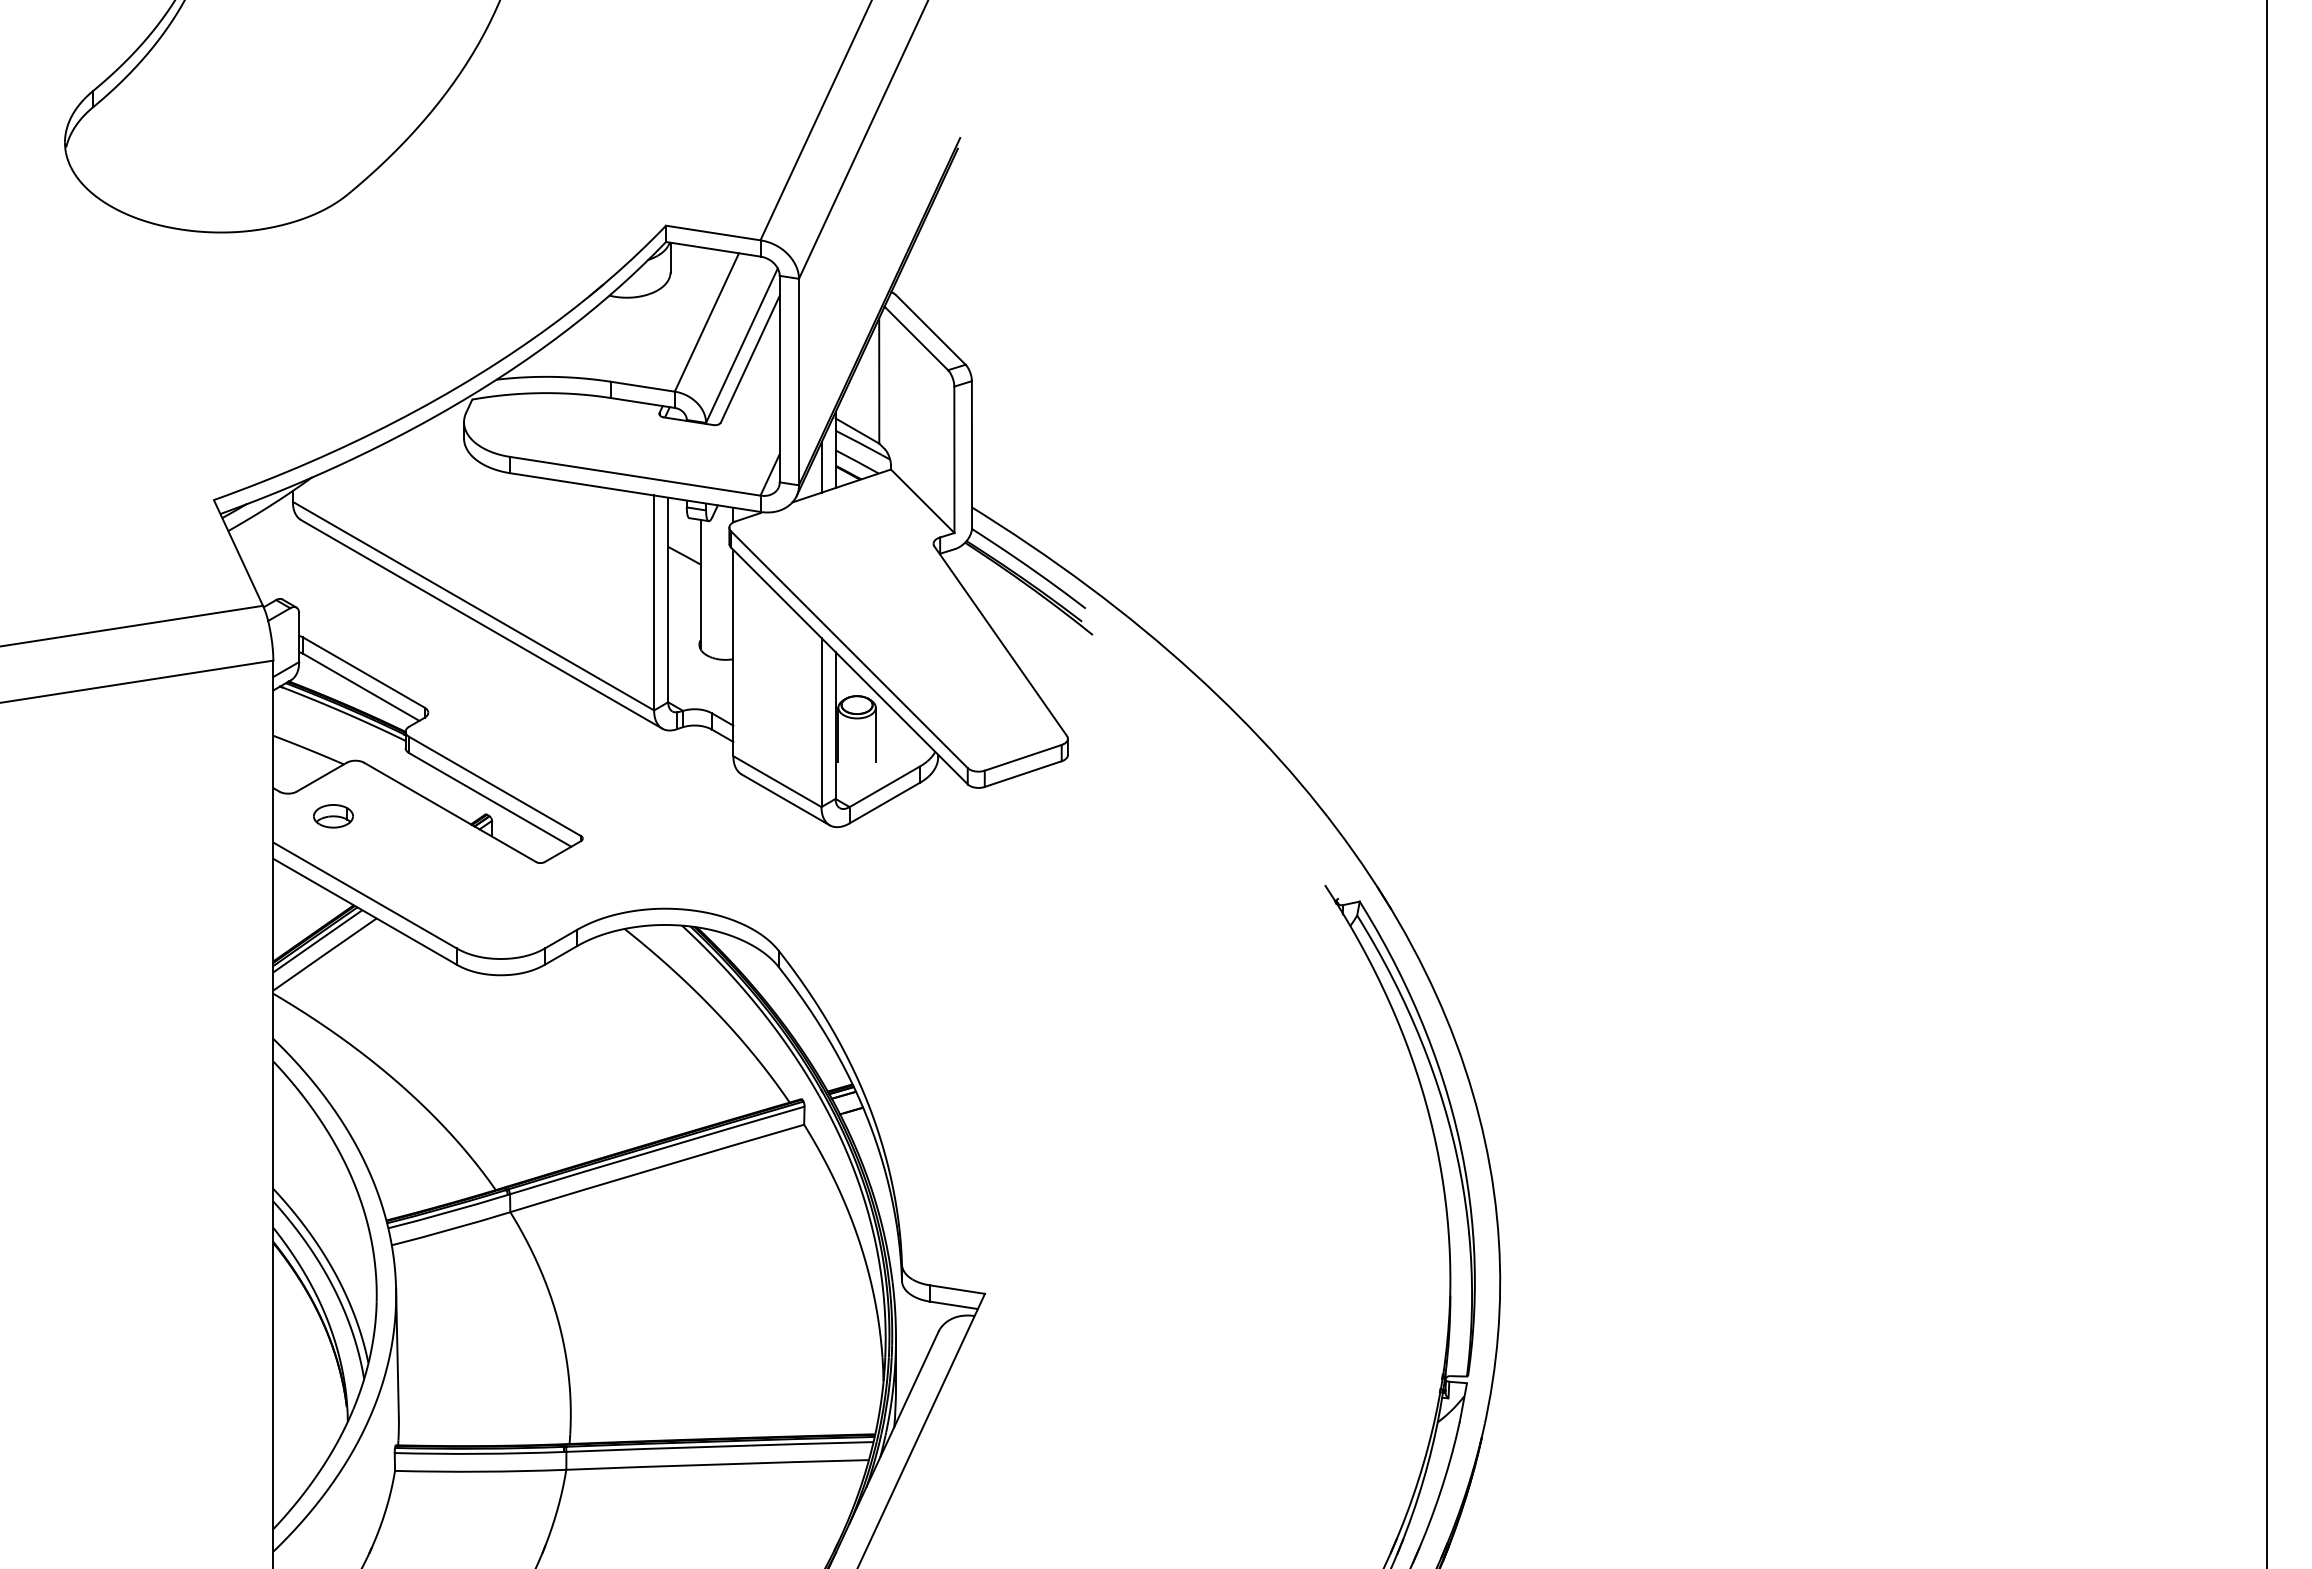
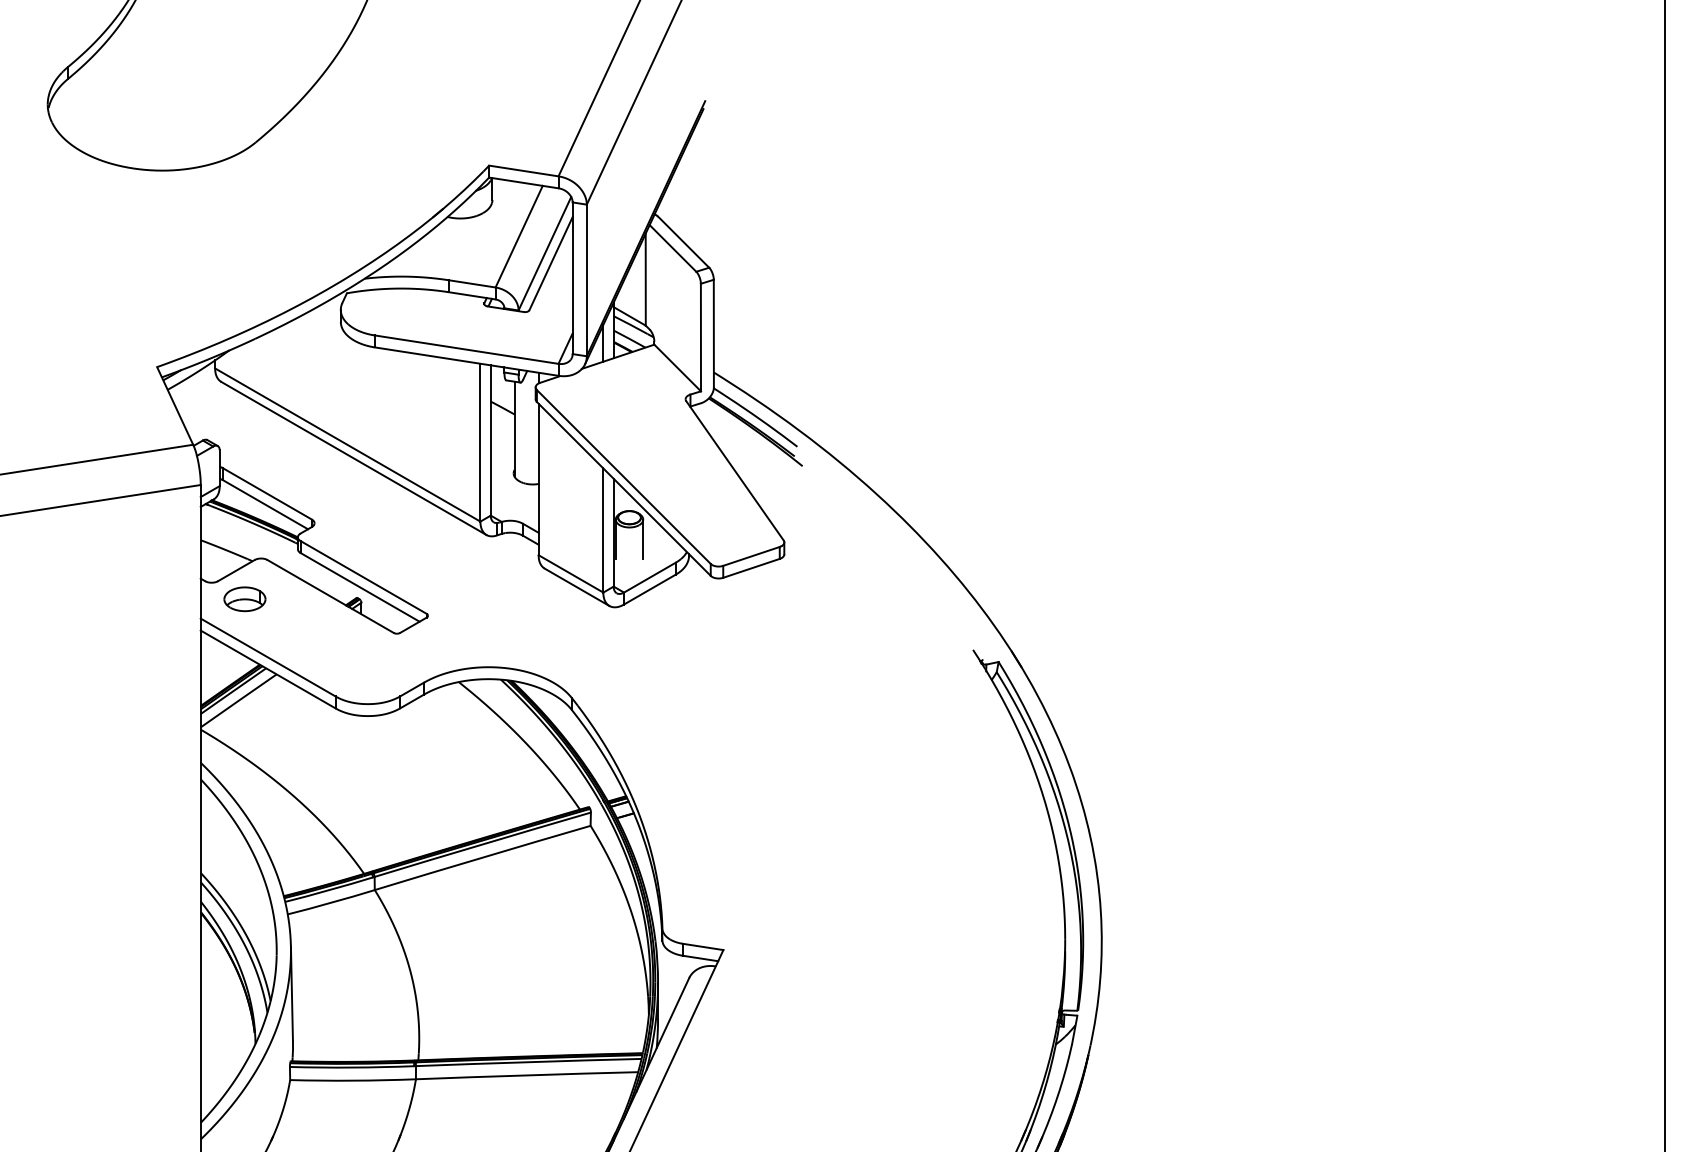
part: (333, 816) -> (244, 599), size x1.43

